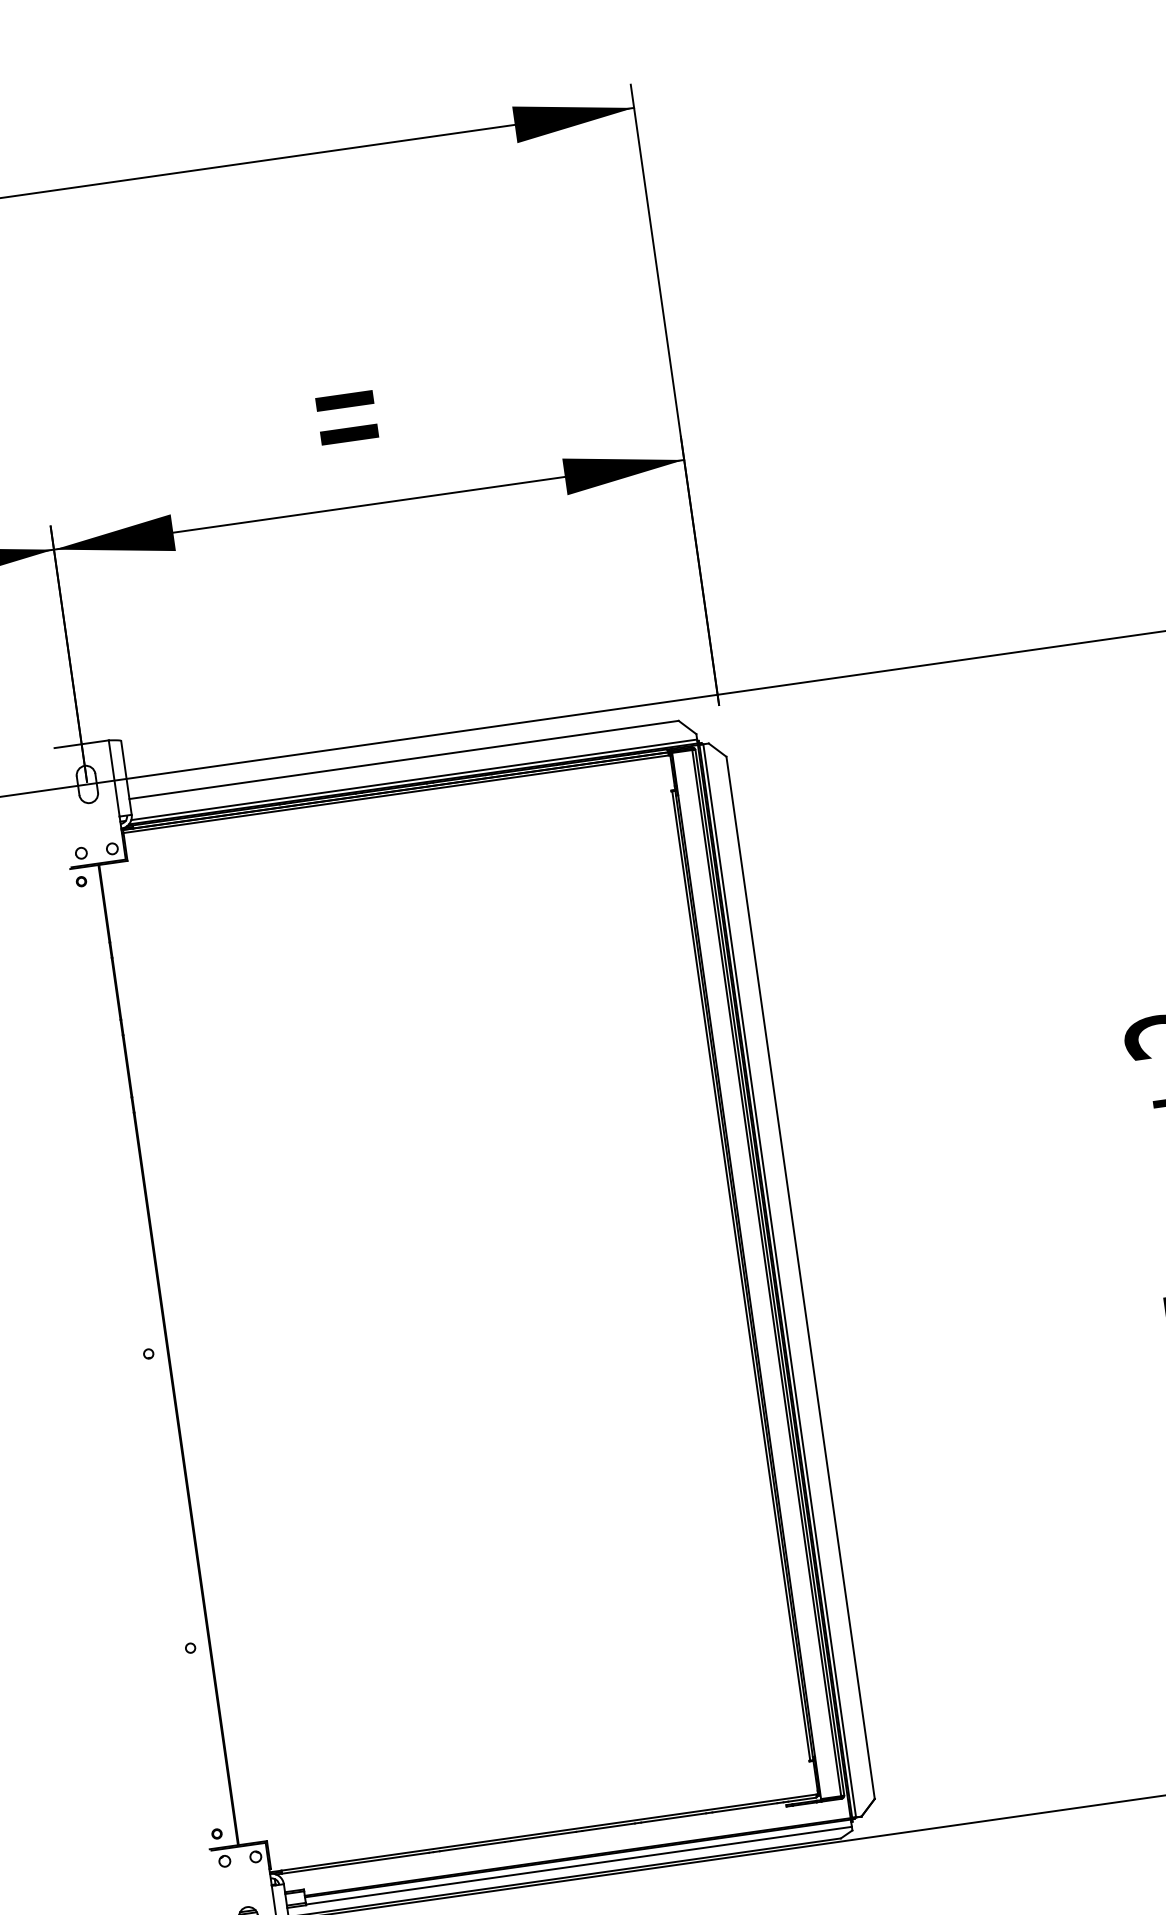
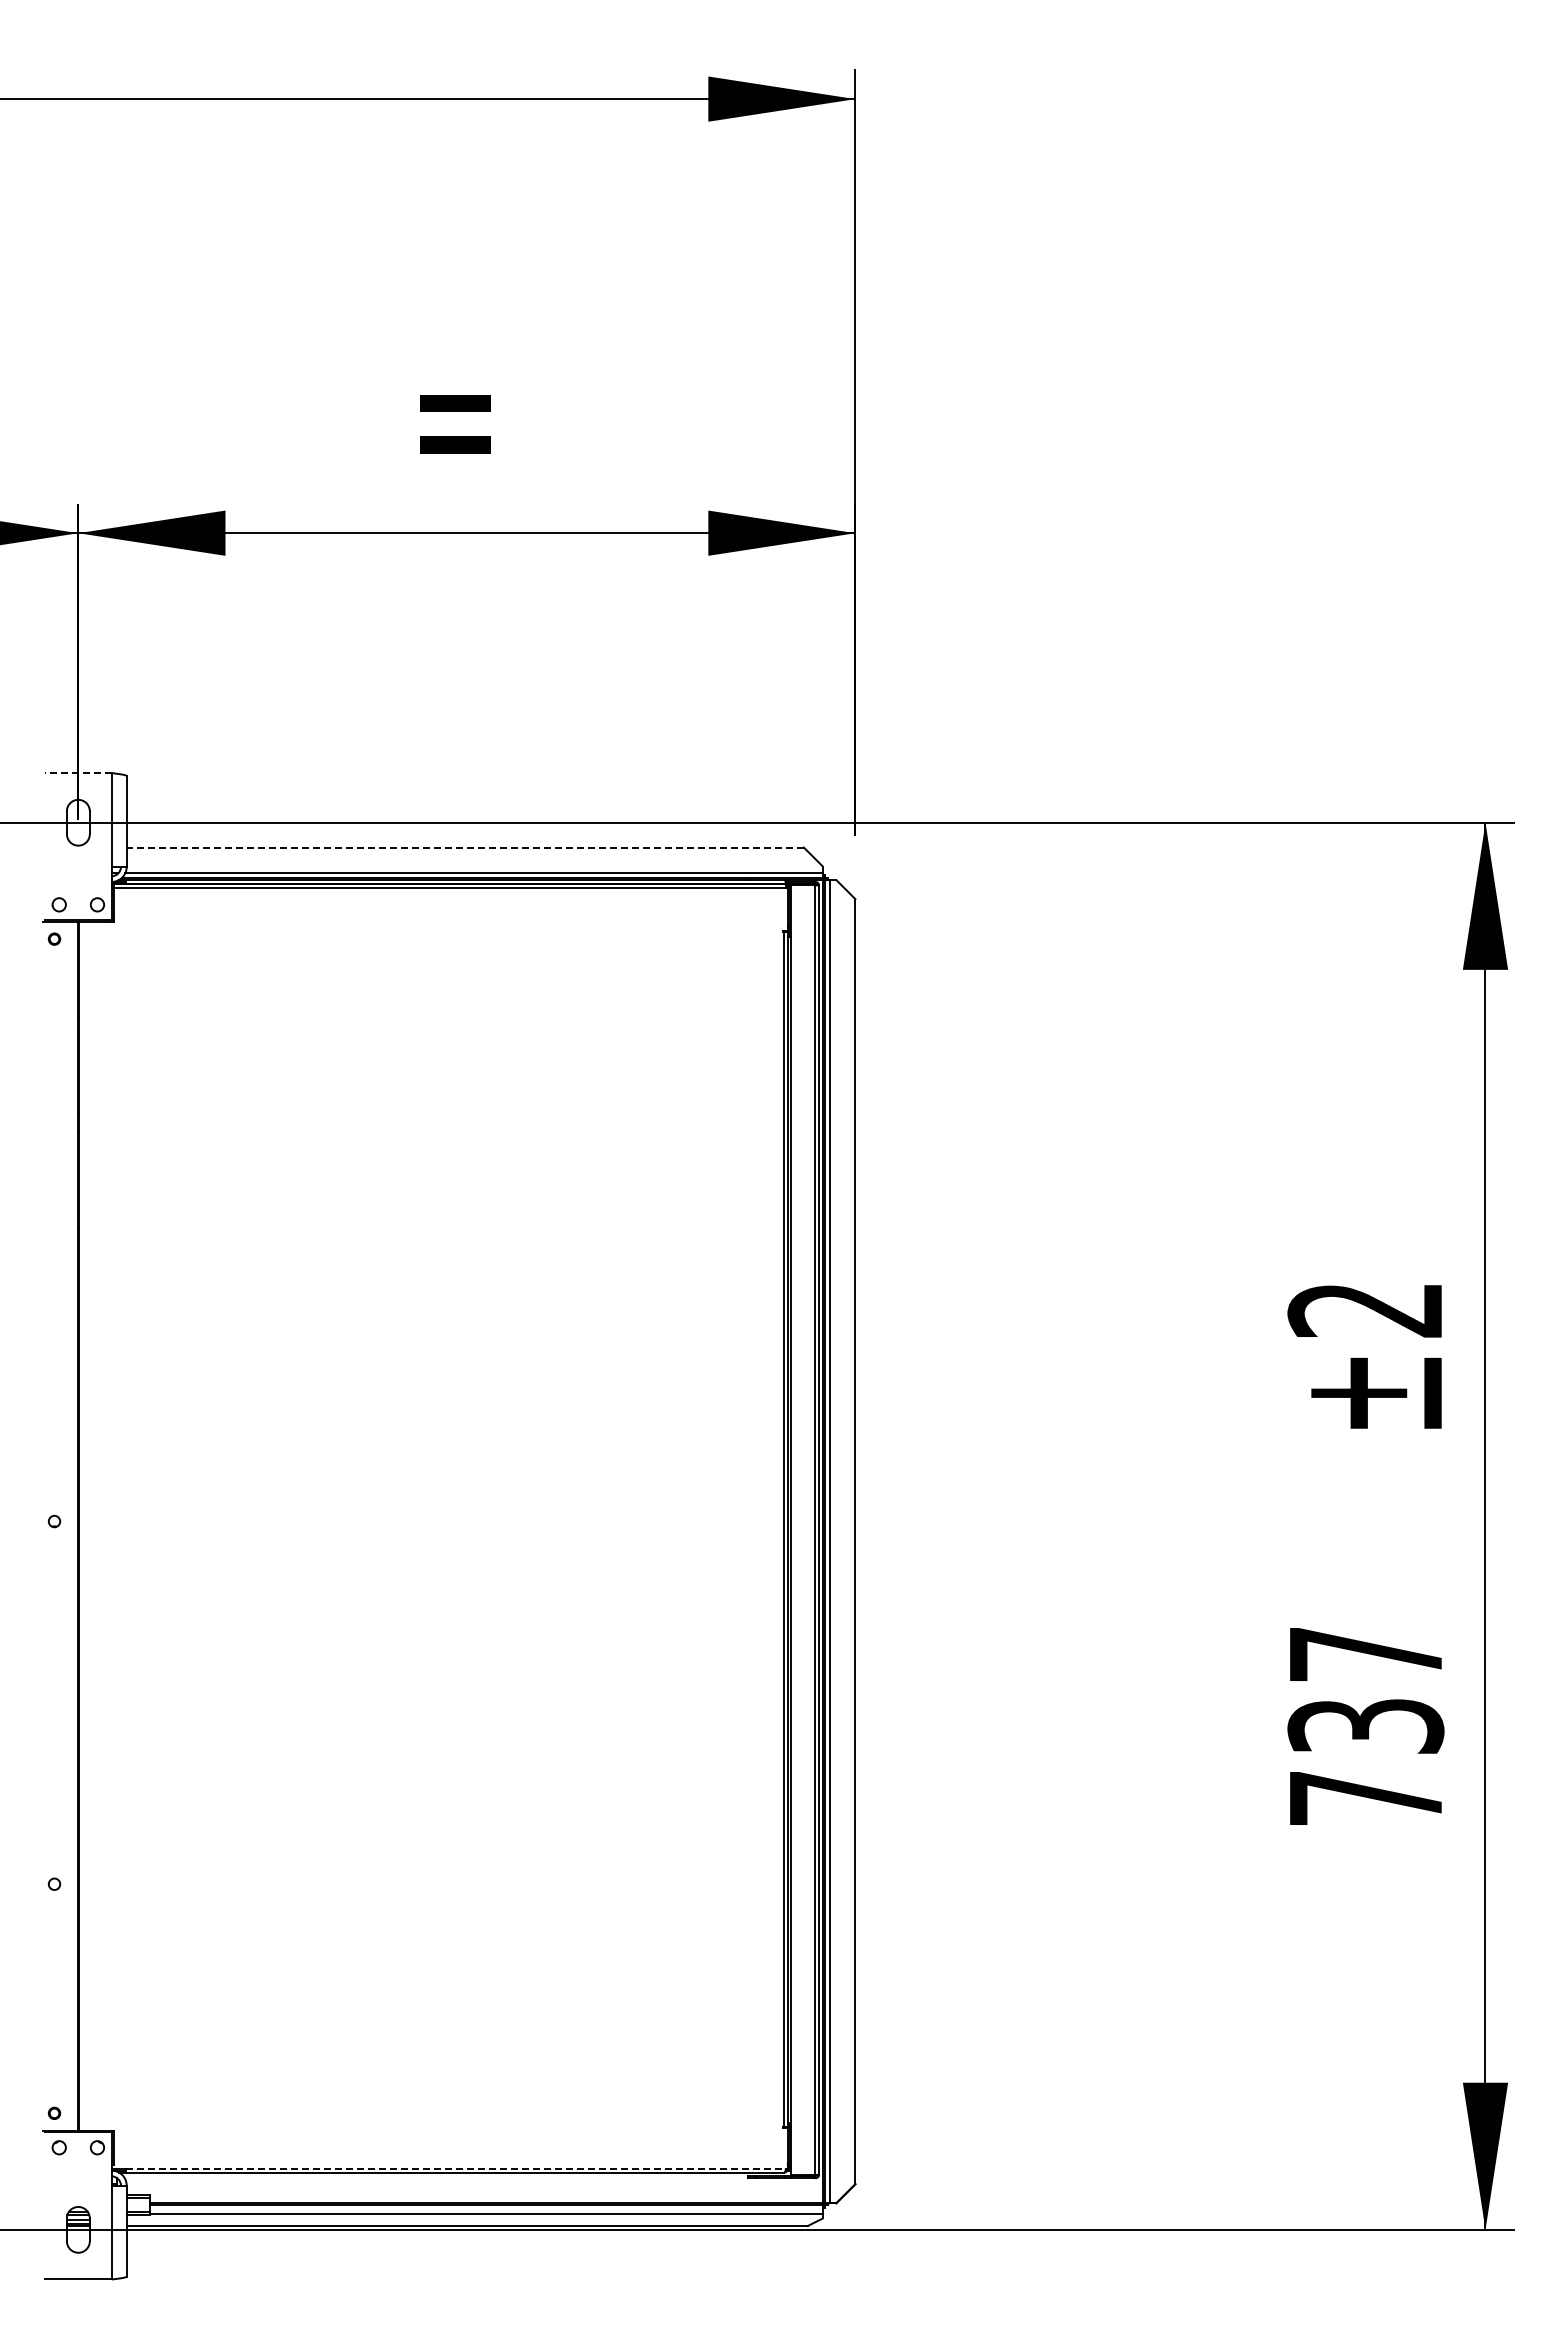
line: (81, 744) -> (77, 773), solid -> dashed
line: (404, 759) -> (465, 847), solid -> dashed
line: (548, 1832) -> (455, 2168), solid -> dashed

